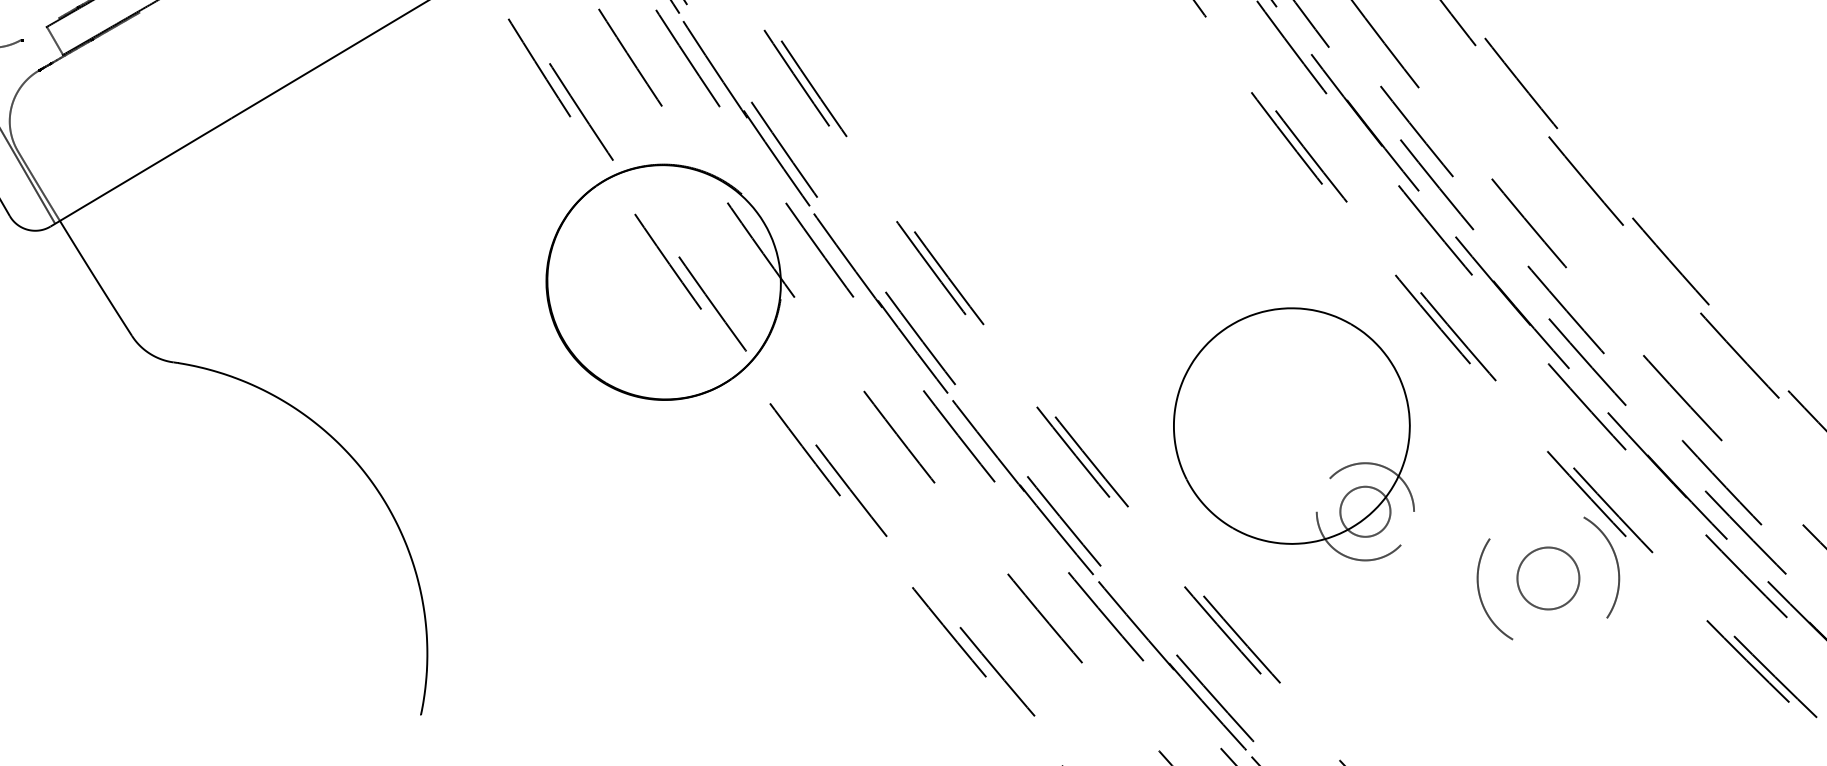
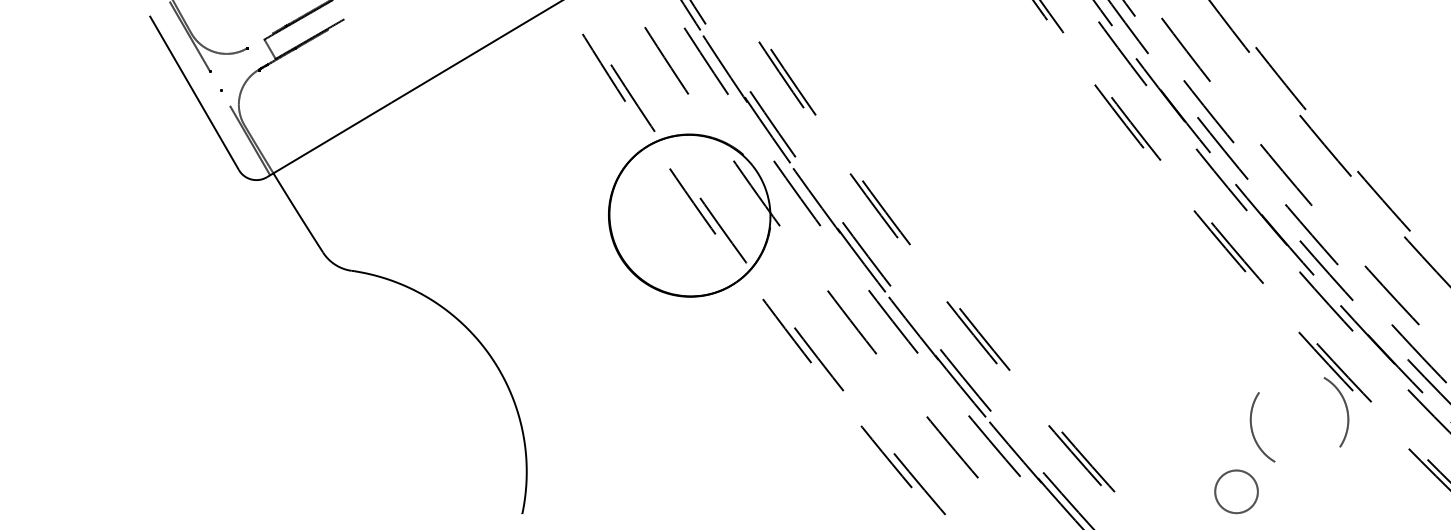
part: (1293, 434) -> (1123, 320), removed
part: (1548, 578) -> (1236, 491), moved

